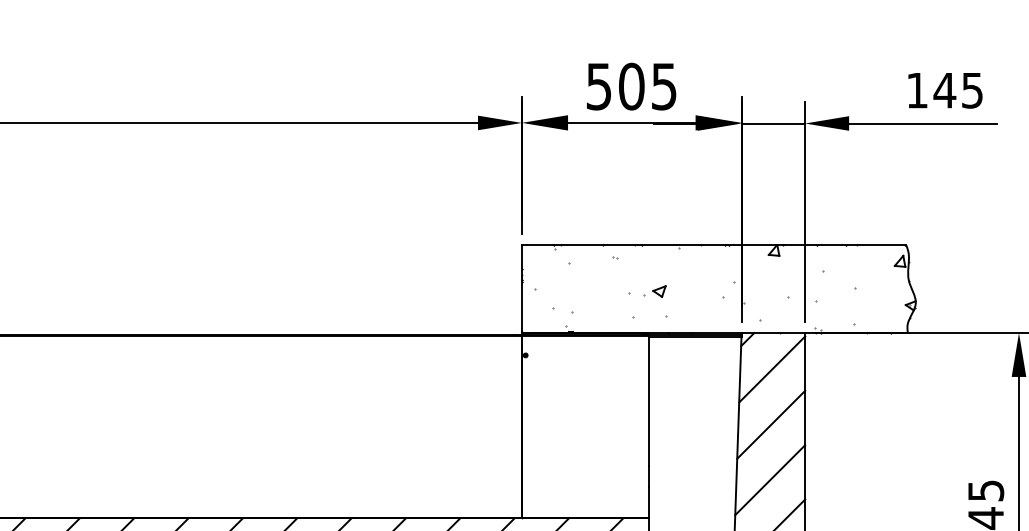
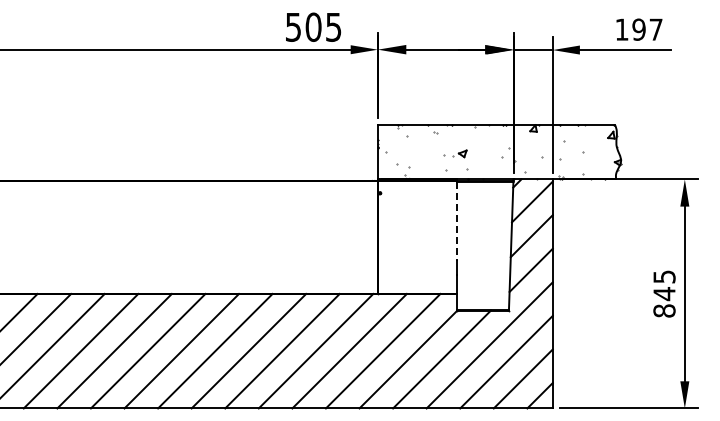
text: (631, 85) -> (313, 26), moved
text: (958, 90) -> (647, 29), 145 -> 197
line: (649, 401) -> (456, 221), solid -> dashed

